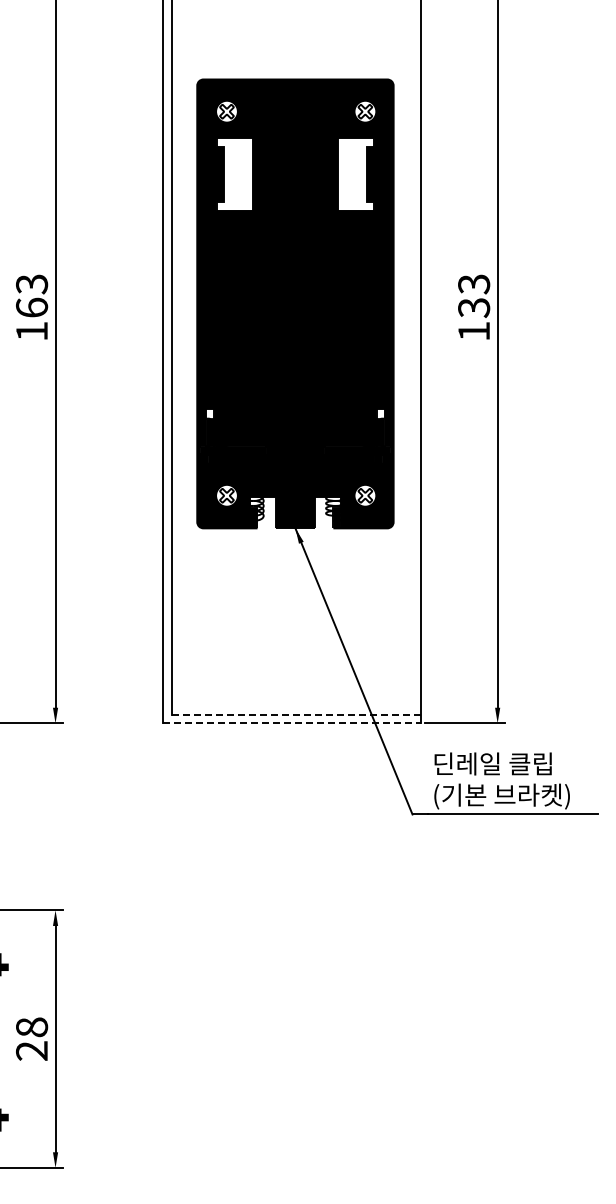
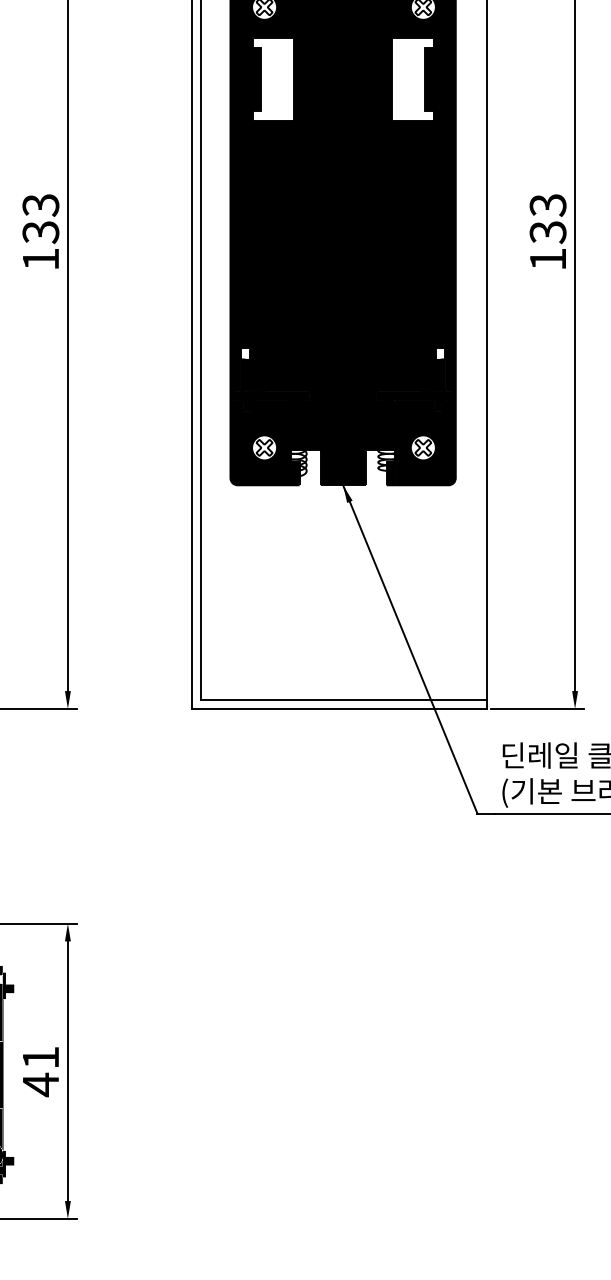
text: (32, 307) -> (41, 231), 163 -> 133
line: (296, 715) -> (344, 699), dashed -> solid
line: (292, 723) -> (339, 709), dashed -> solid
text: (32, 1039) -> (41, 1071), 28 -> 41

